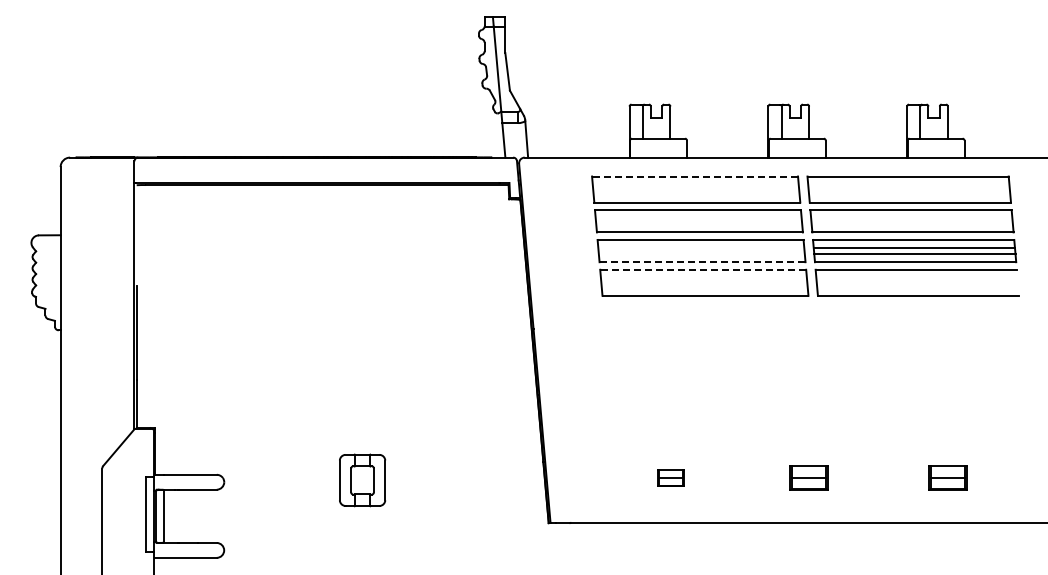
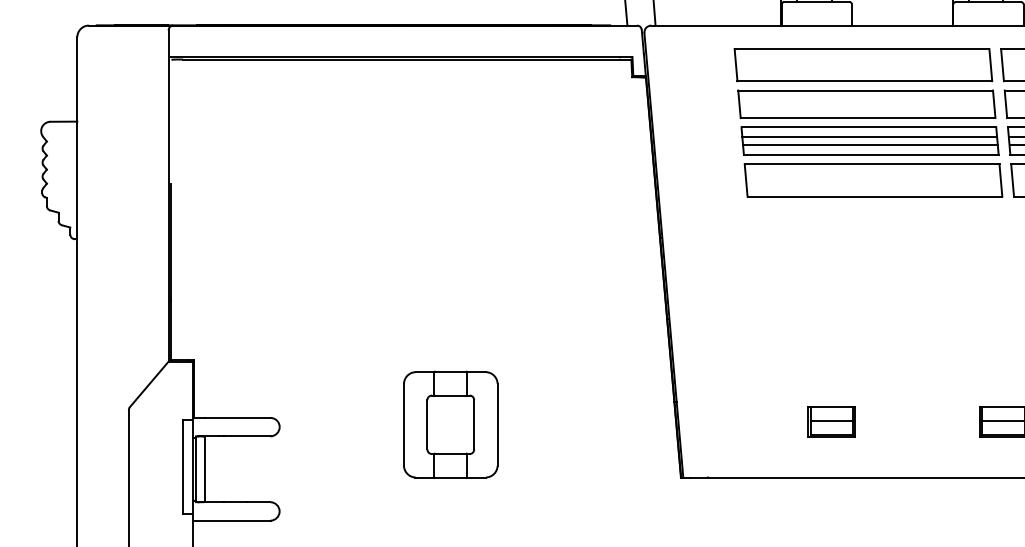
line: (695, 176) -> (862, 48), dashed -> solid
line: (701, 247) -> (870, 136), added
line: (701, 254) -> (870, 145), added
line: (702, 262) -> (871, 155), dashed -> solid
line: (703, 269) -> (872, 163), dashed -> solid
part: (670, 477) -> (831, 421), size x1.43
part: (362, 480) -> (450, 424), size x1.67

